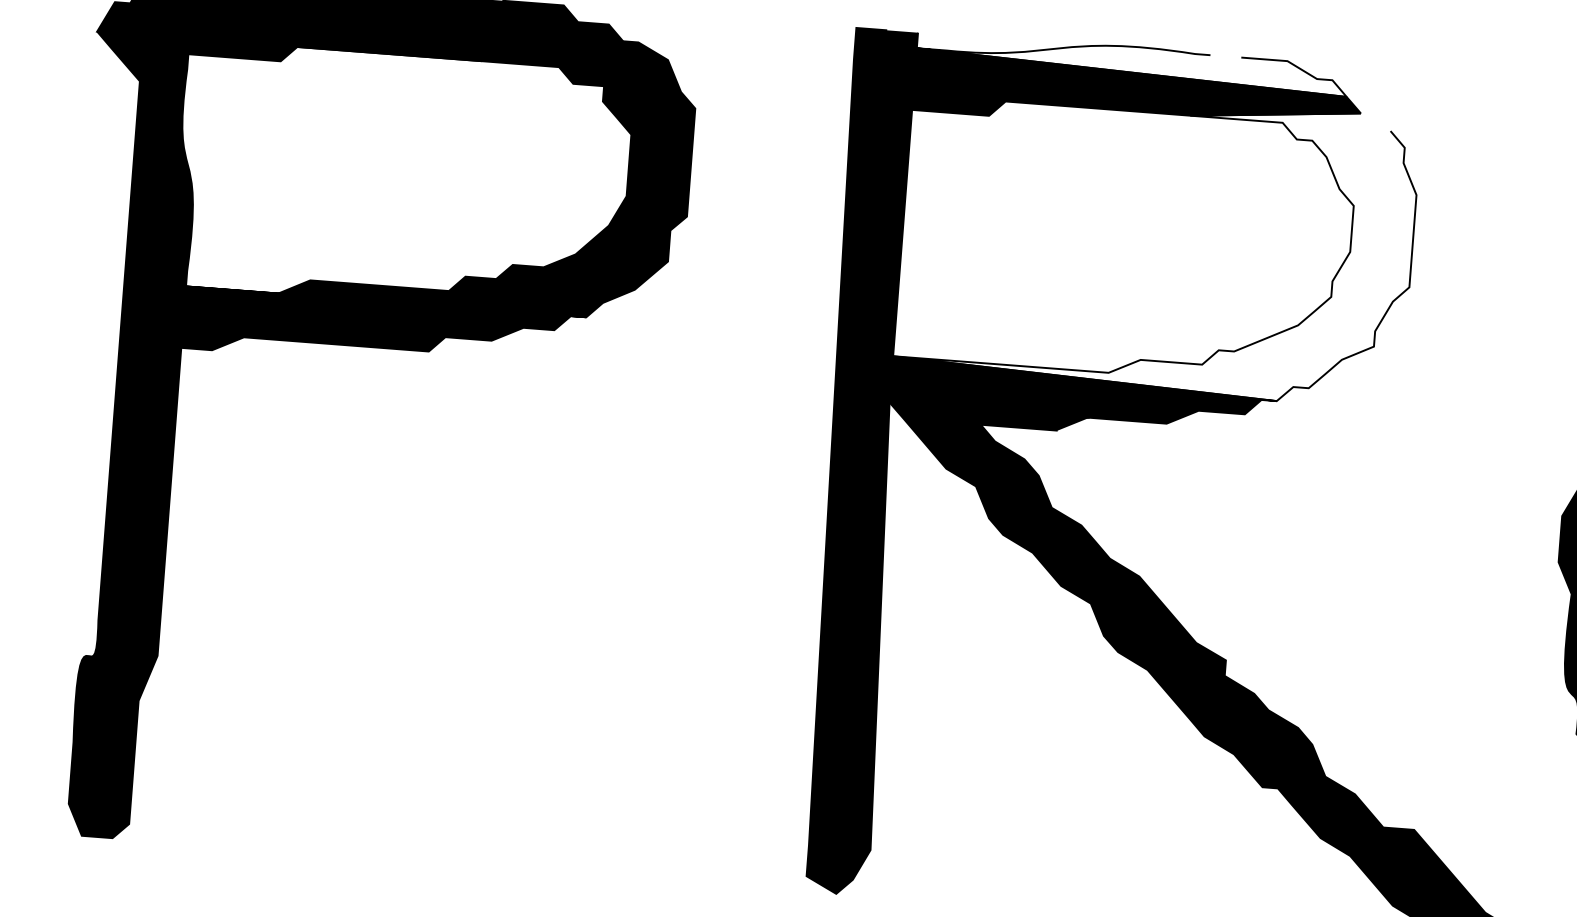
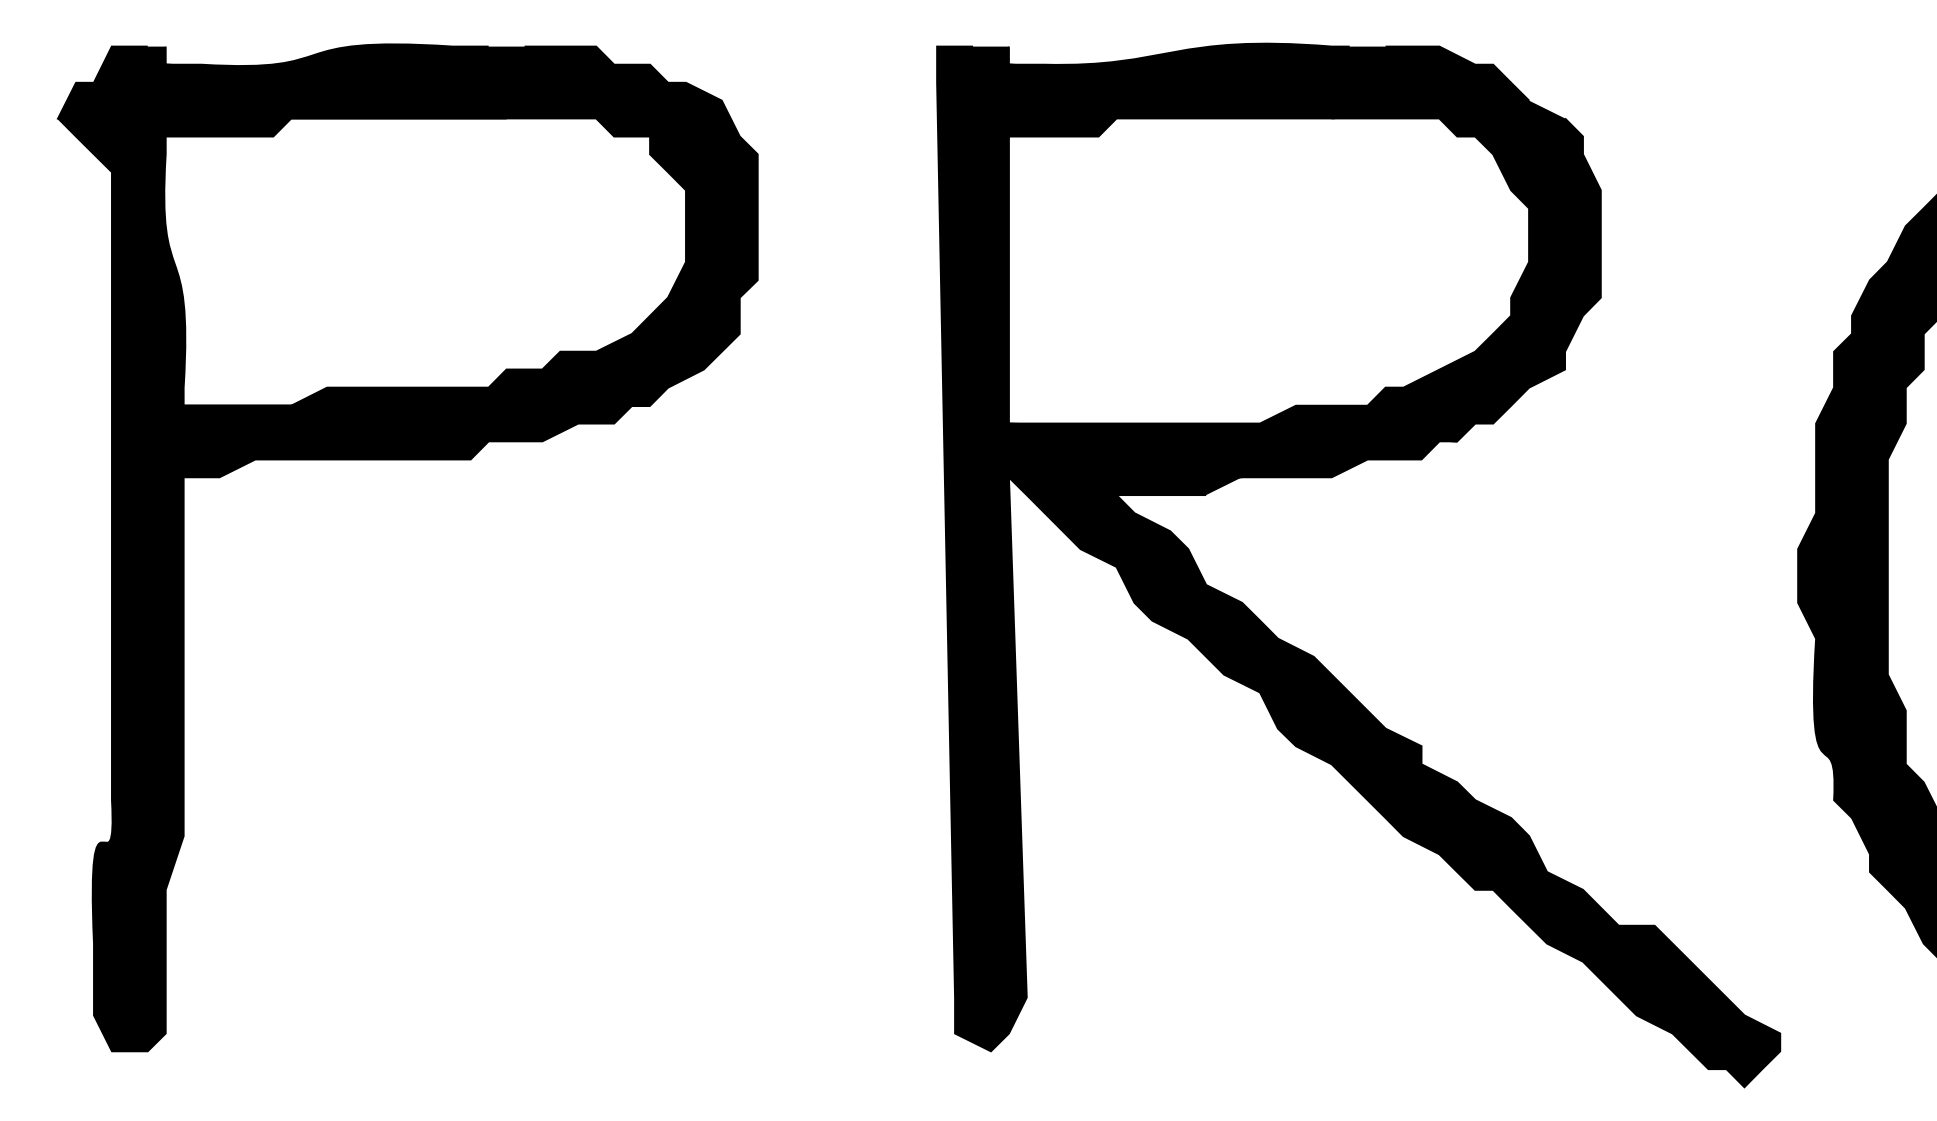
fill: (1132, 62) -> (1259, 62), added
fill: (1156, 244) -> (1304, 270), added

